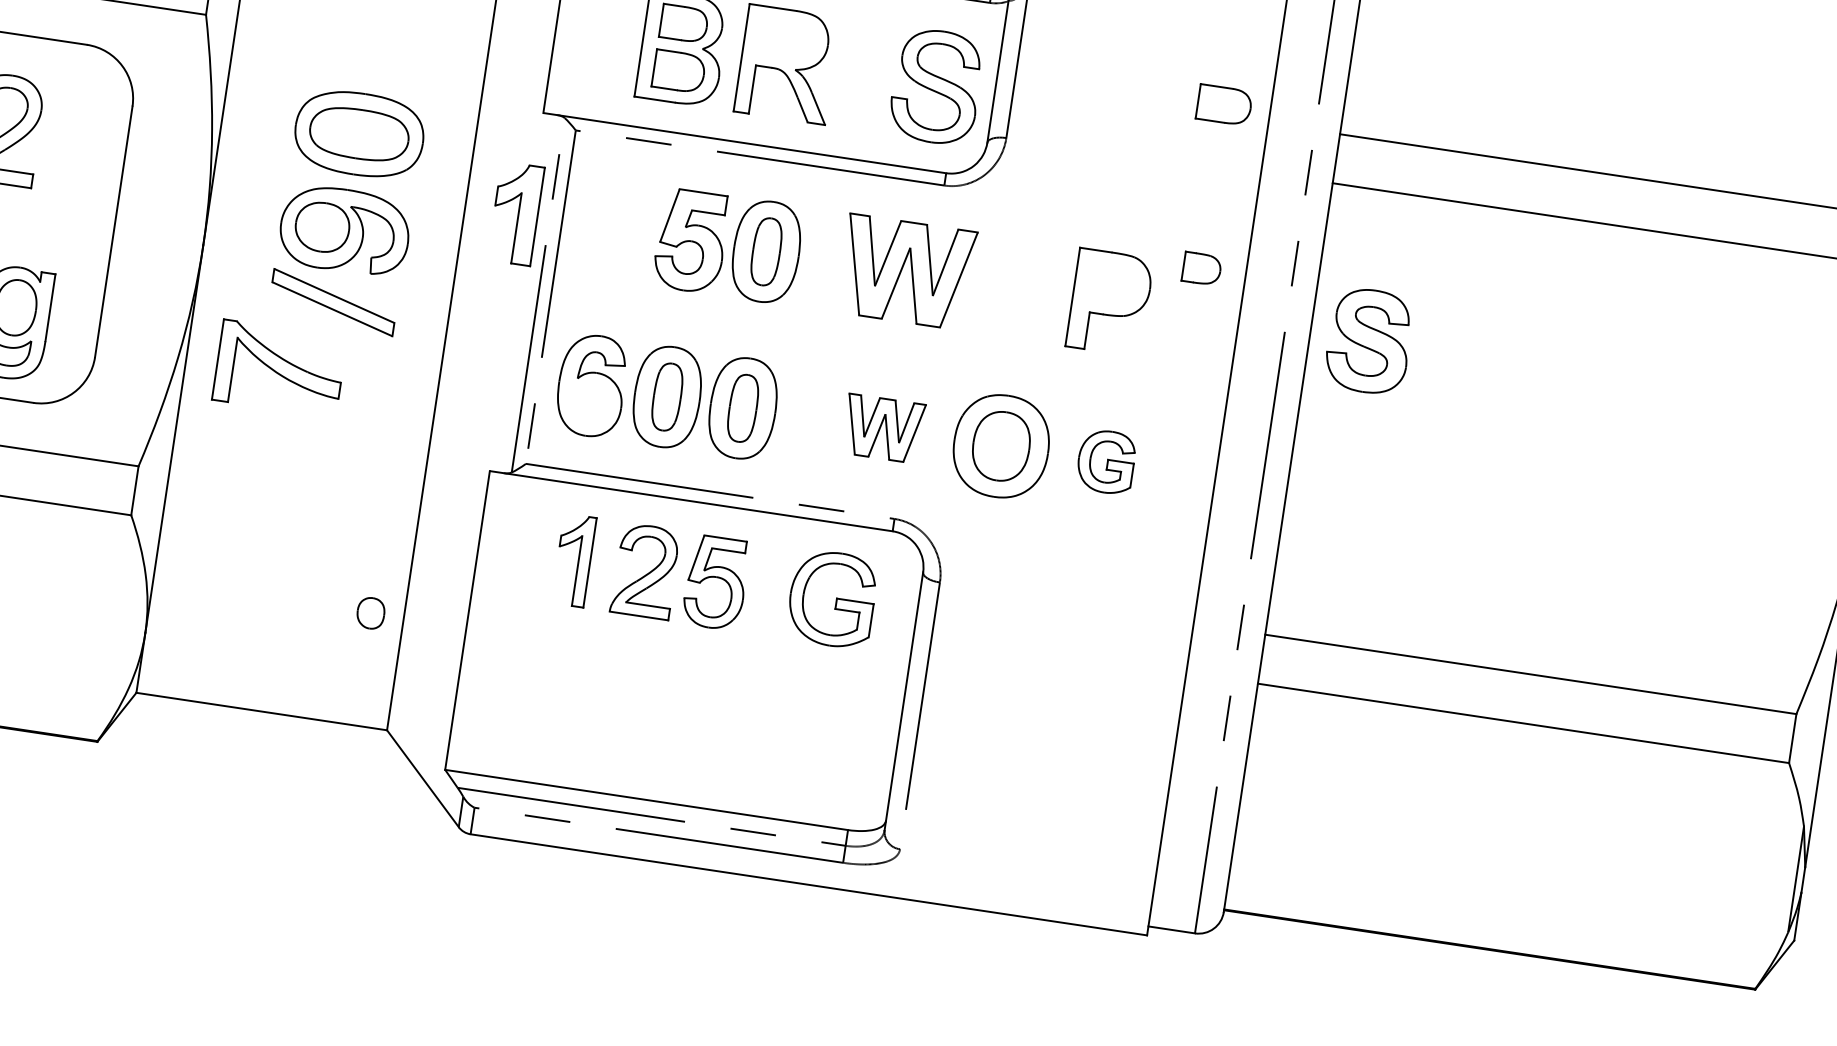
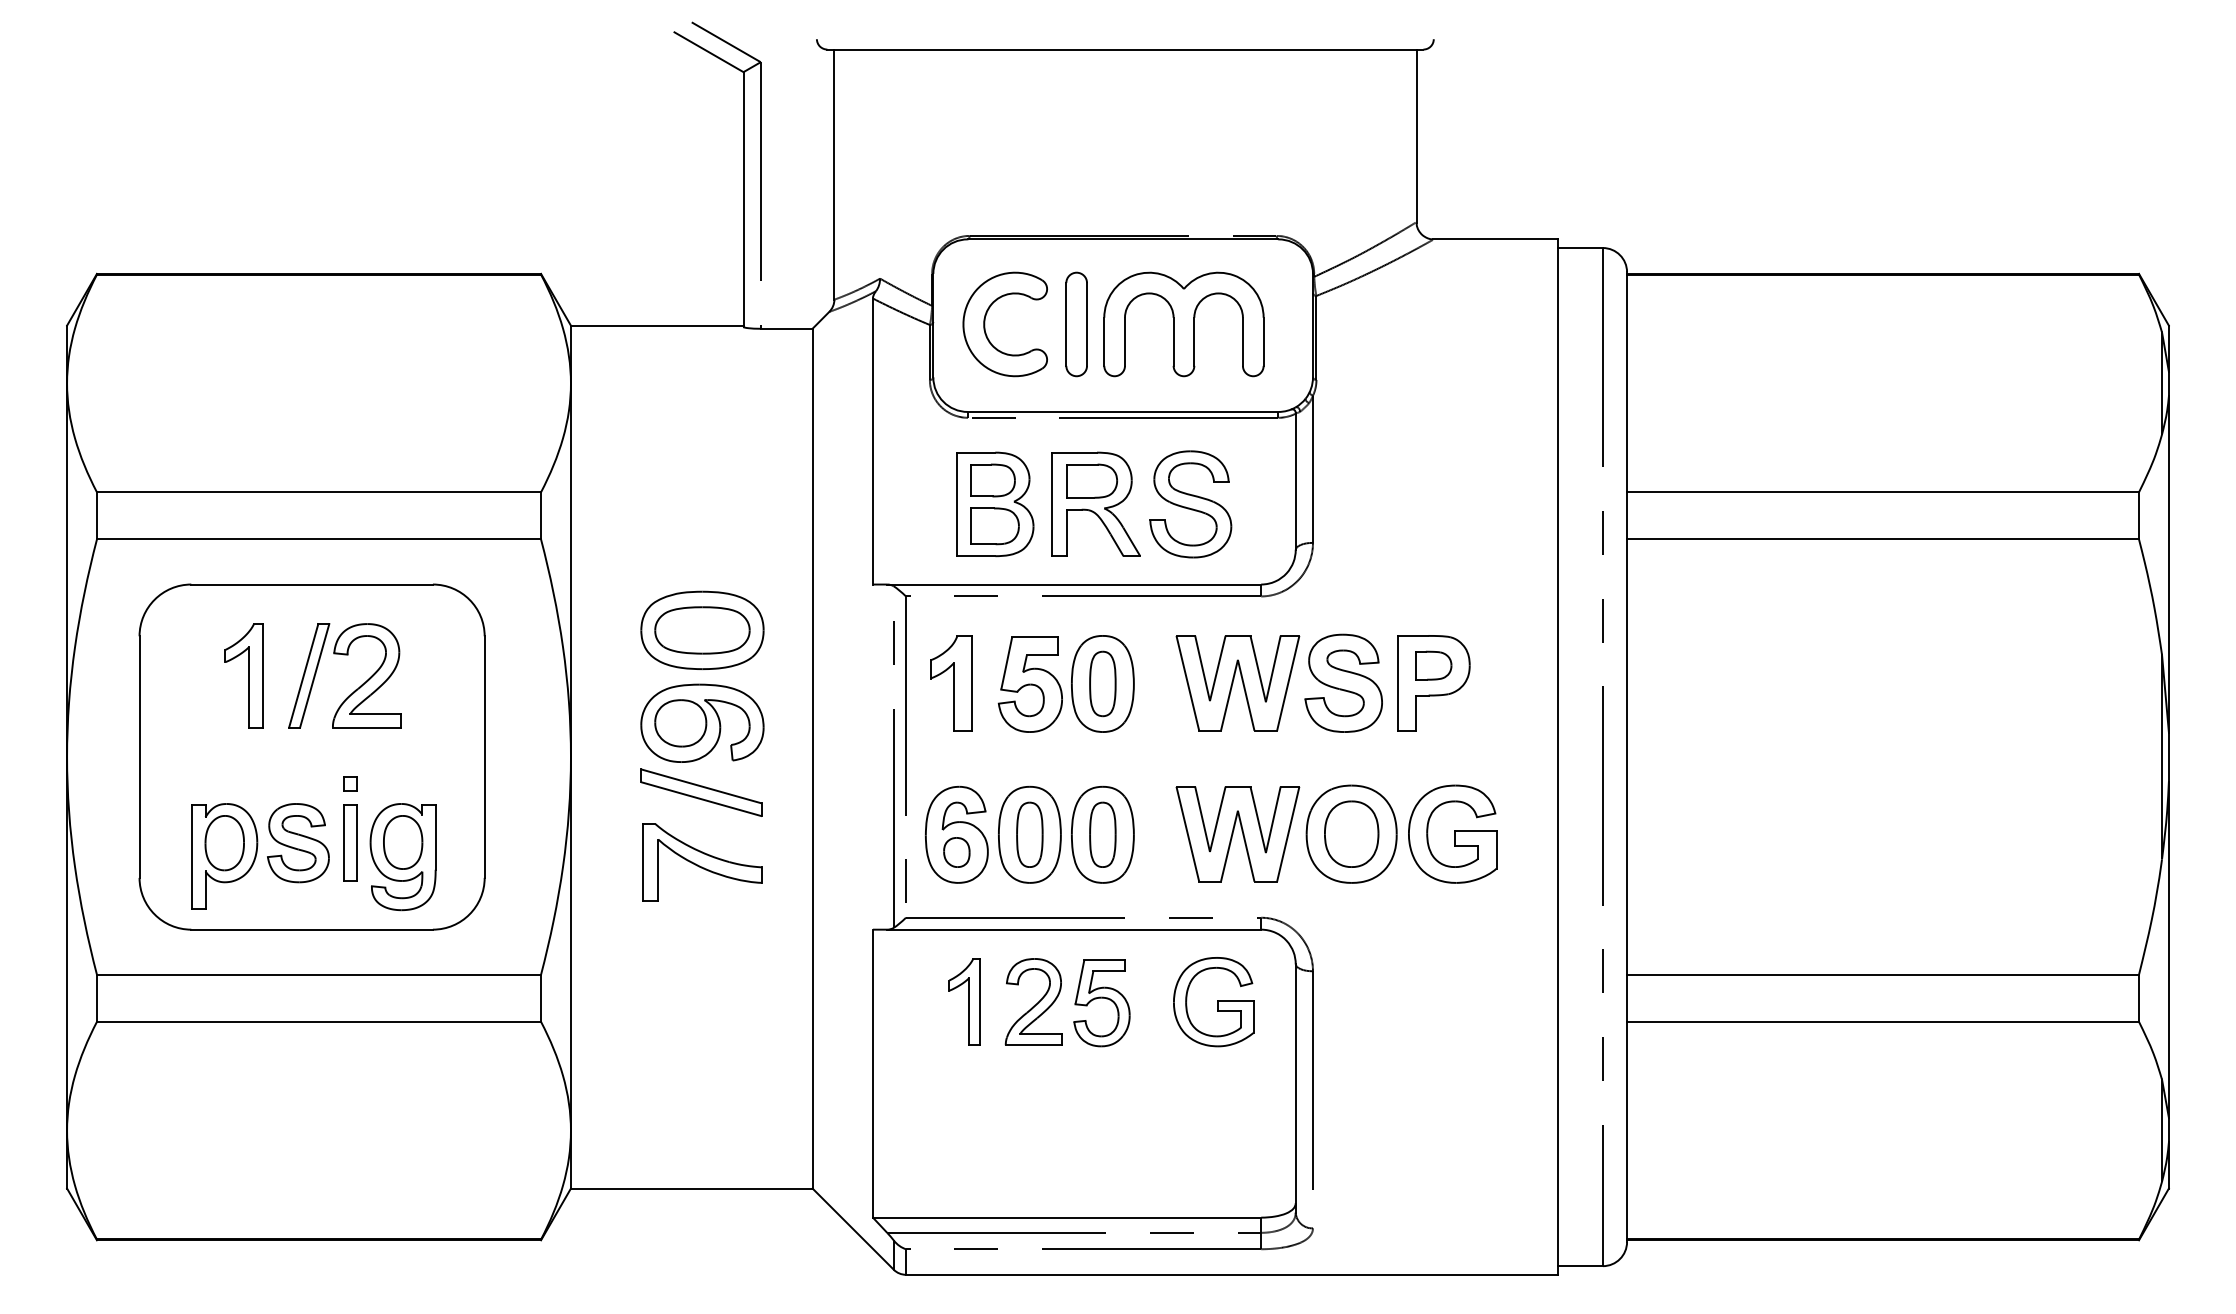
part: (936, 86) -> (1190, 504), moved
part: (1224, 104) -> (1091, 480), moved
part: (516, 213) -> (951, 683), moved
part: (1201, 268) -> (1433, 665), moved
part: (1369, 340) -> (1343, 682), moved
part: (279, 368) -> (702, 862), moved
part: (882, 428) -> (1237, 834), size x1.67
part: (1106, 461) -> (1452, 833), size x1.67
part: (370, 613) -> (956, 852), moved

